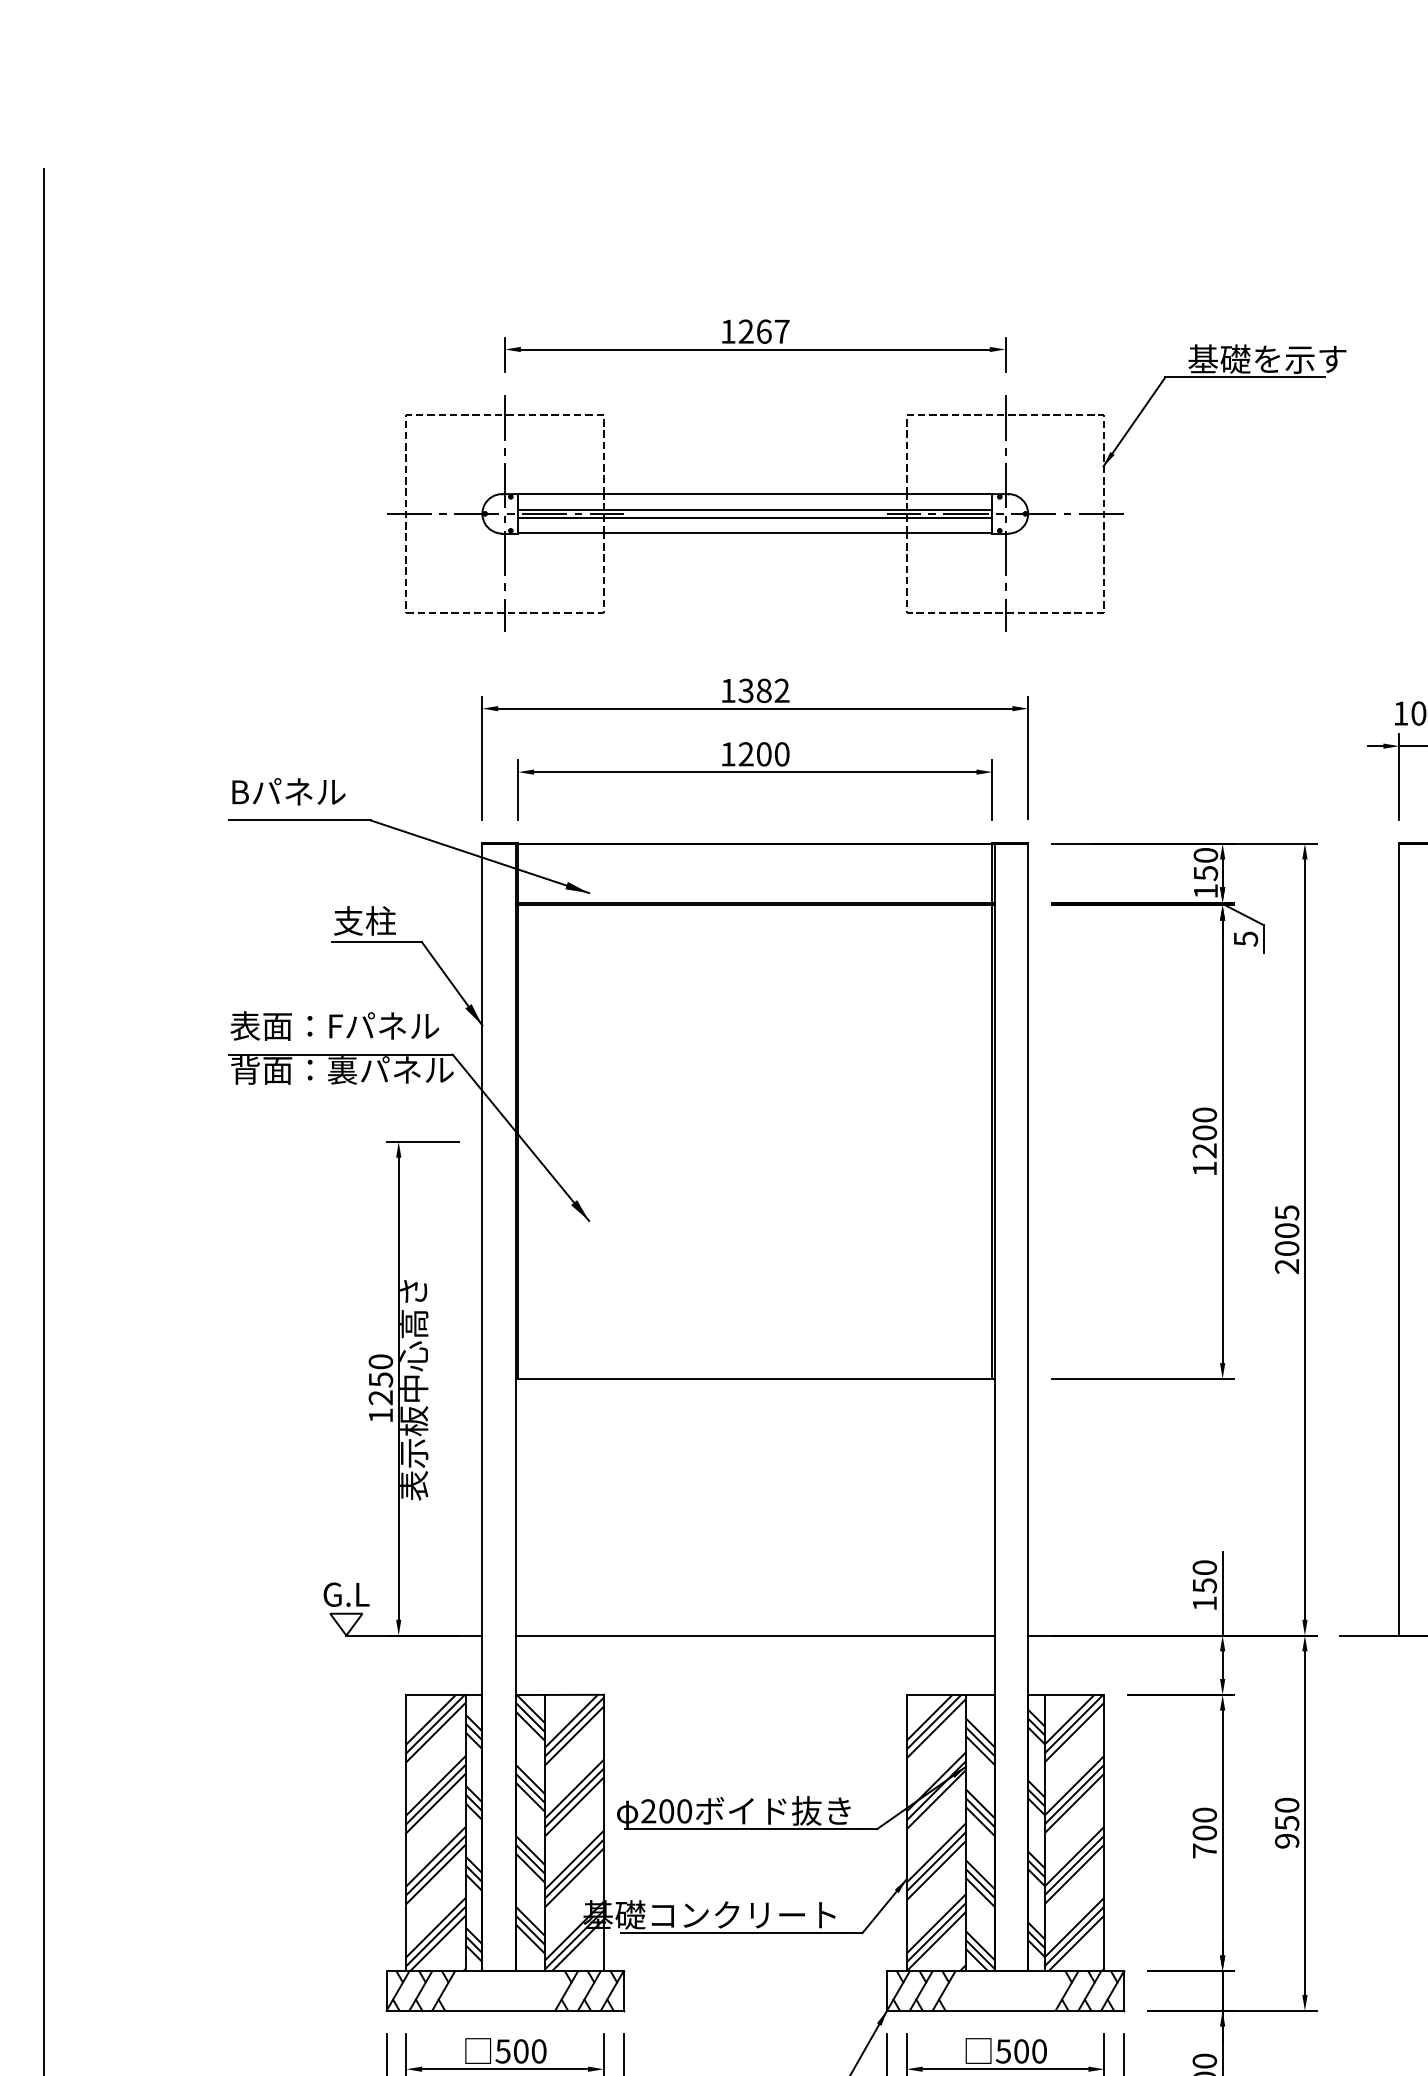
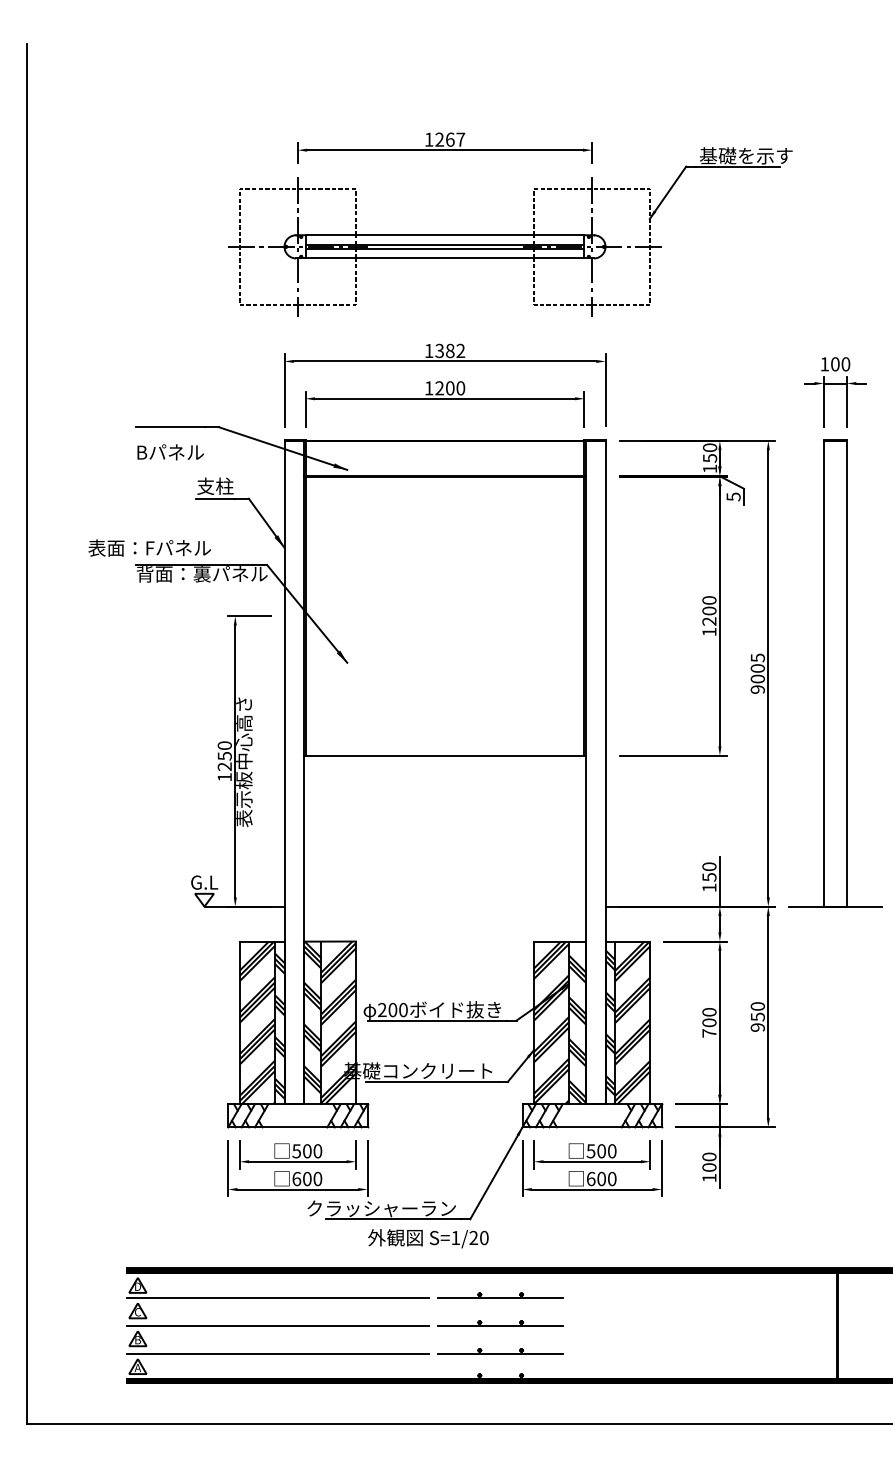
text: (288, 792) -> (170, 452), moved
text: (334, 1024) -> (149, 547), moved
text: (1286, 1266) -> (757, 689), 2005 -> 9005
line: (754, 1635) -> (444, 906), removed

